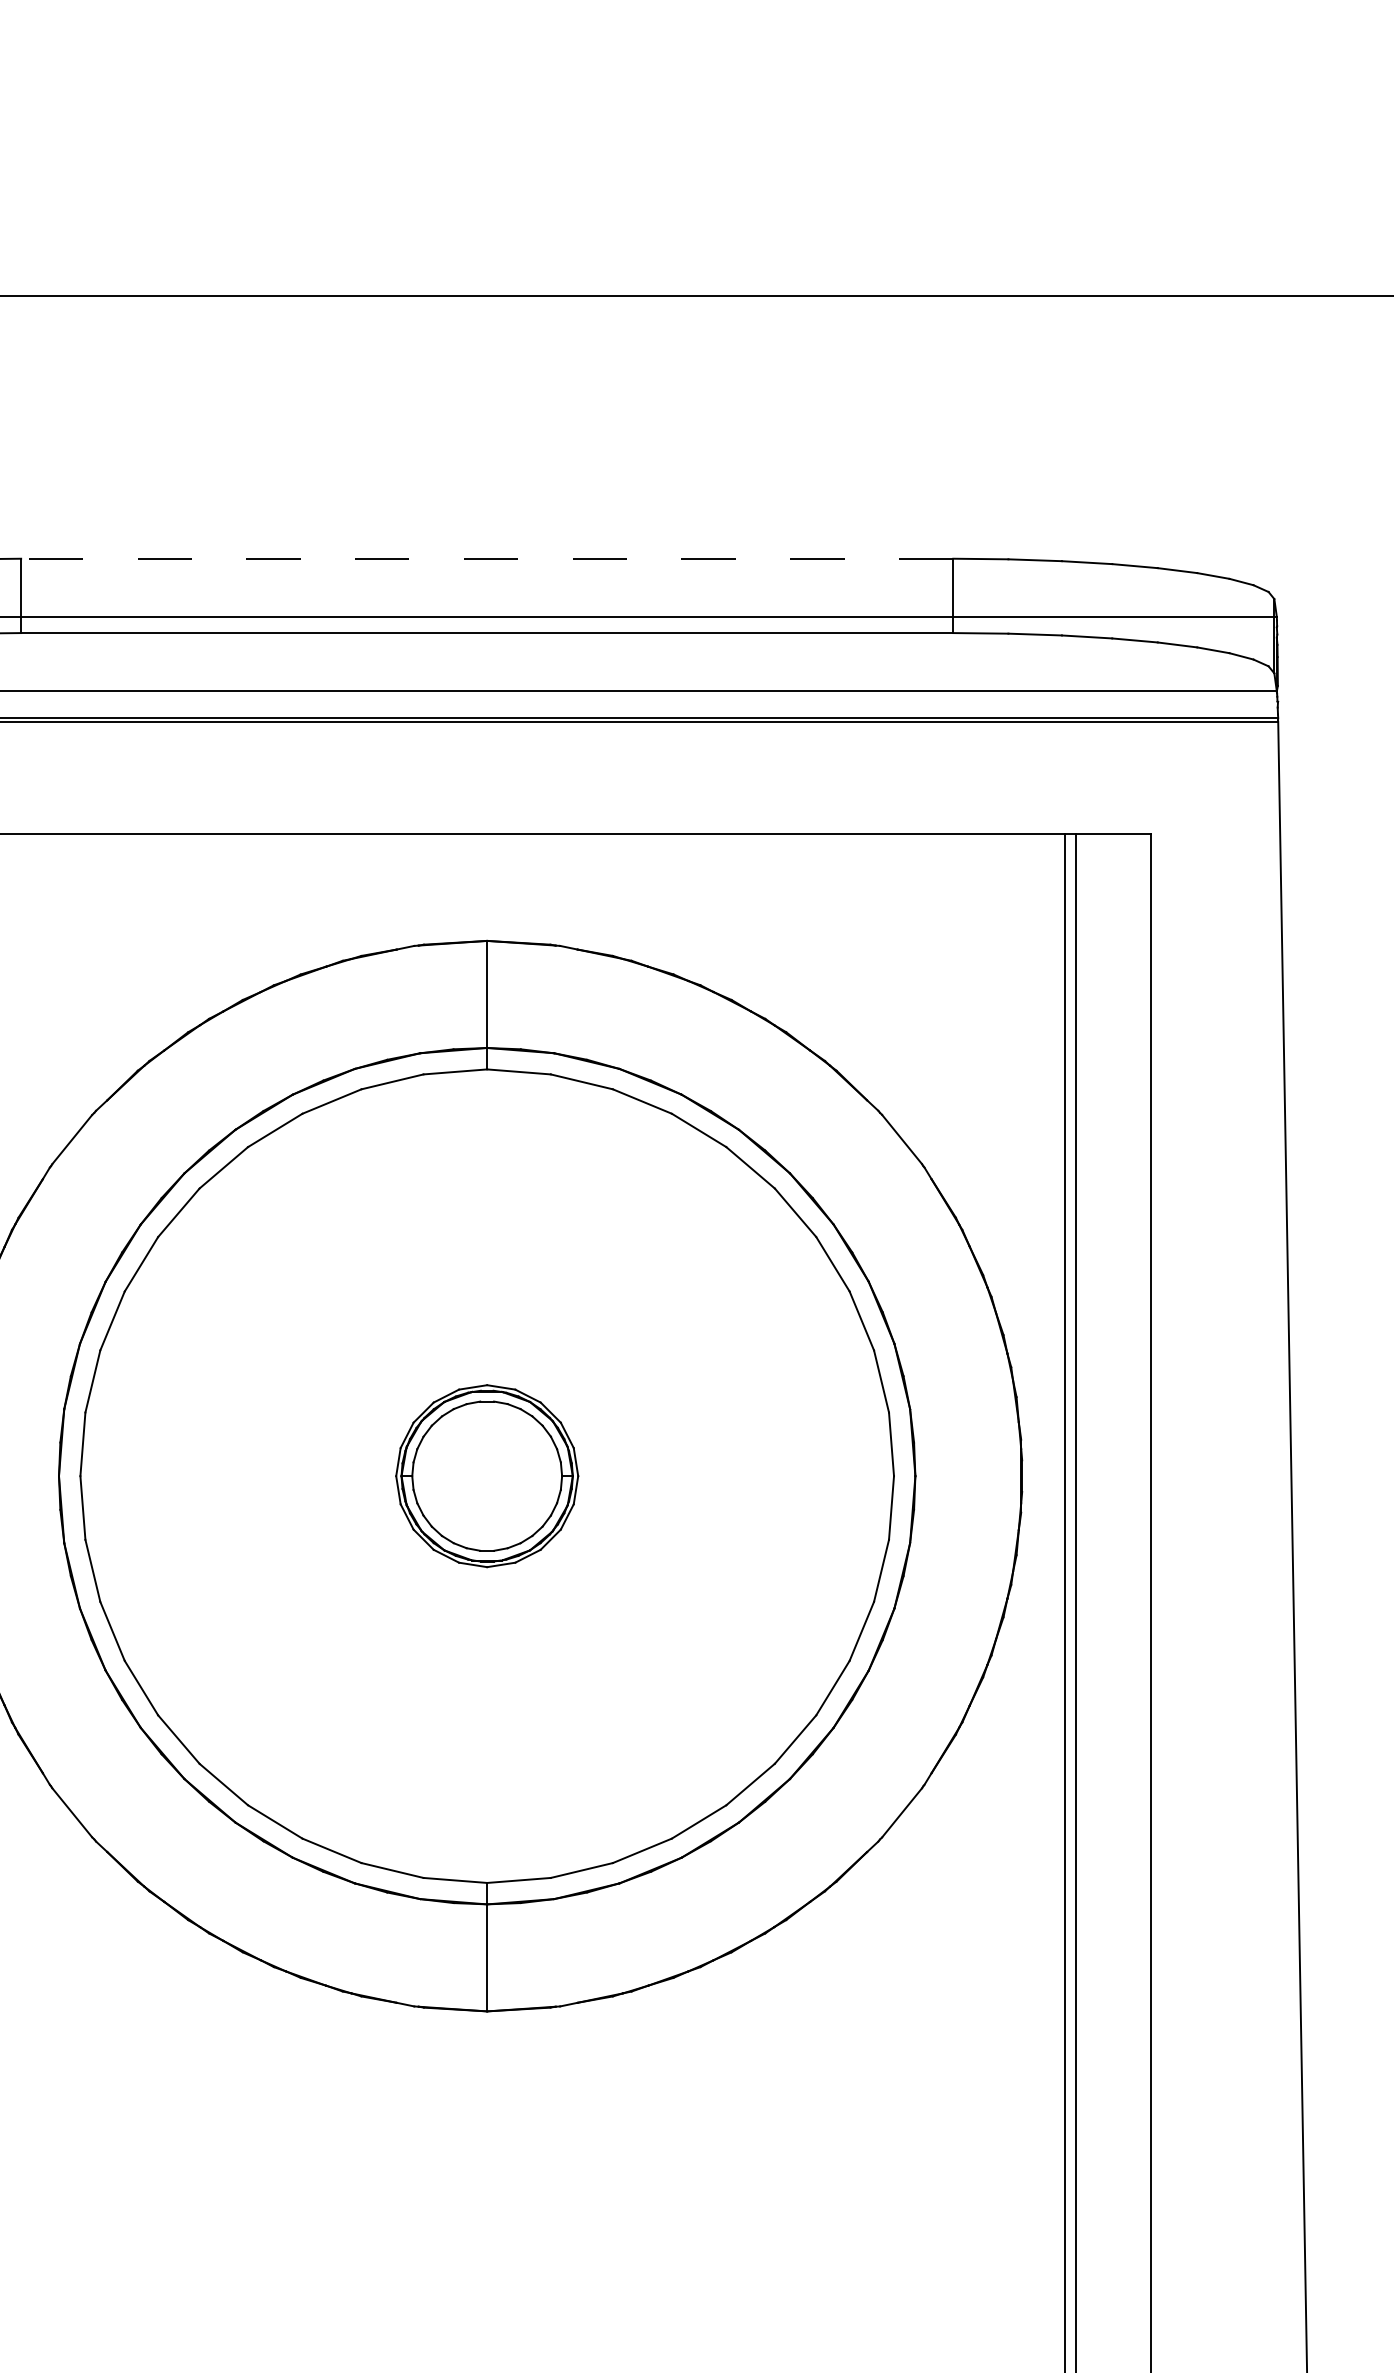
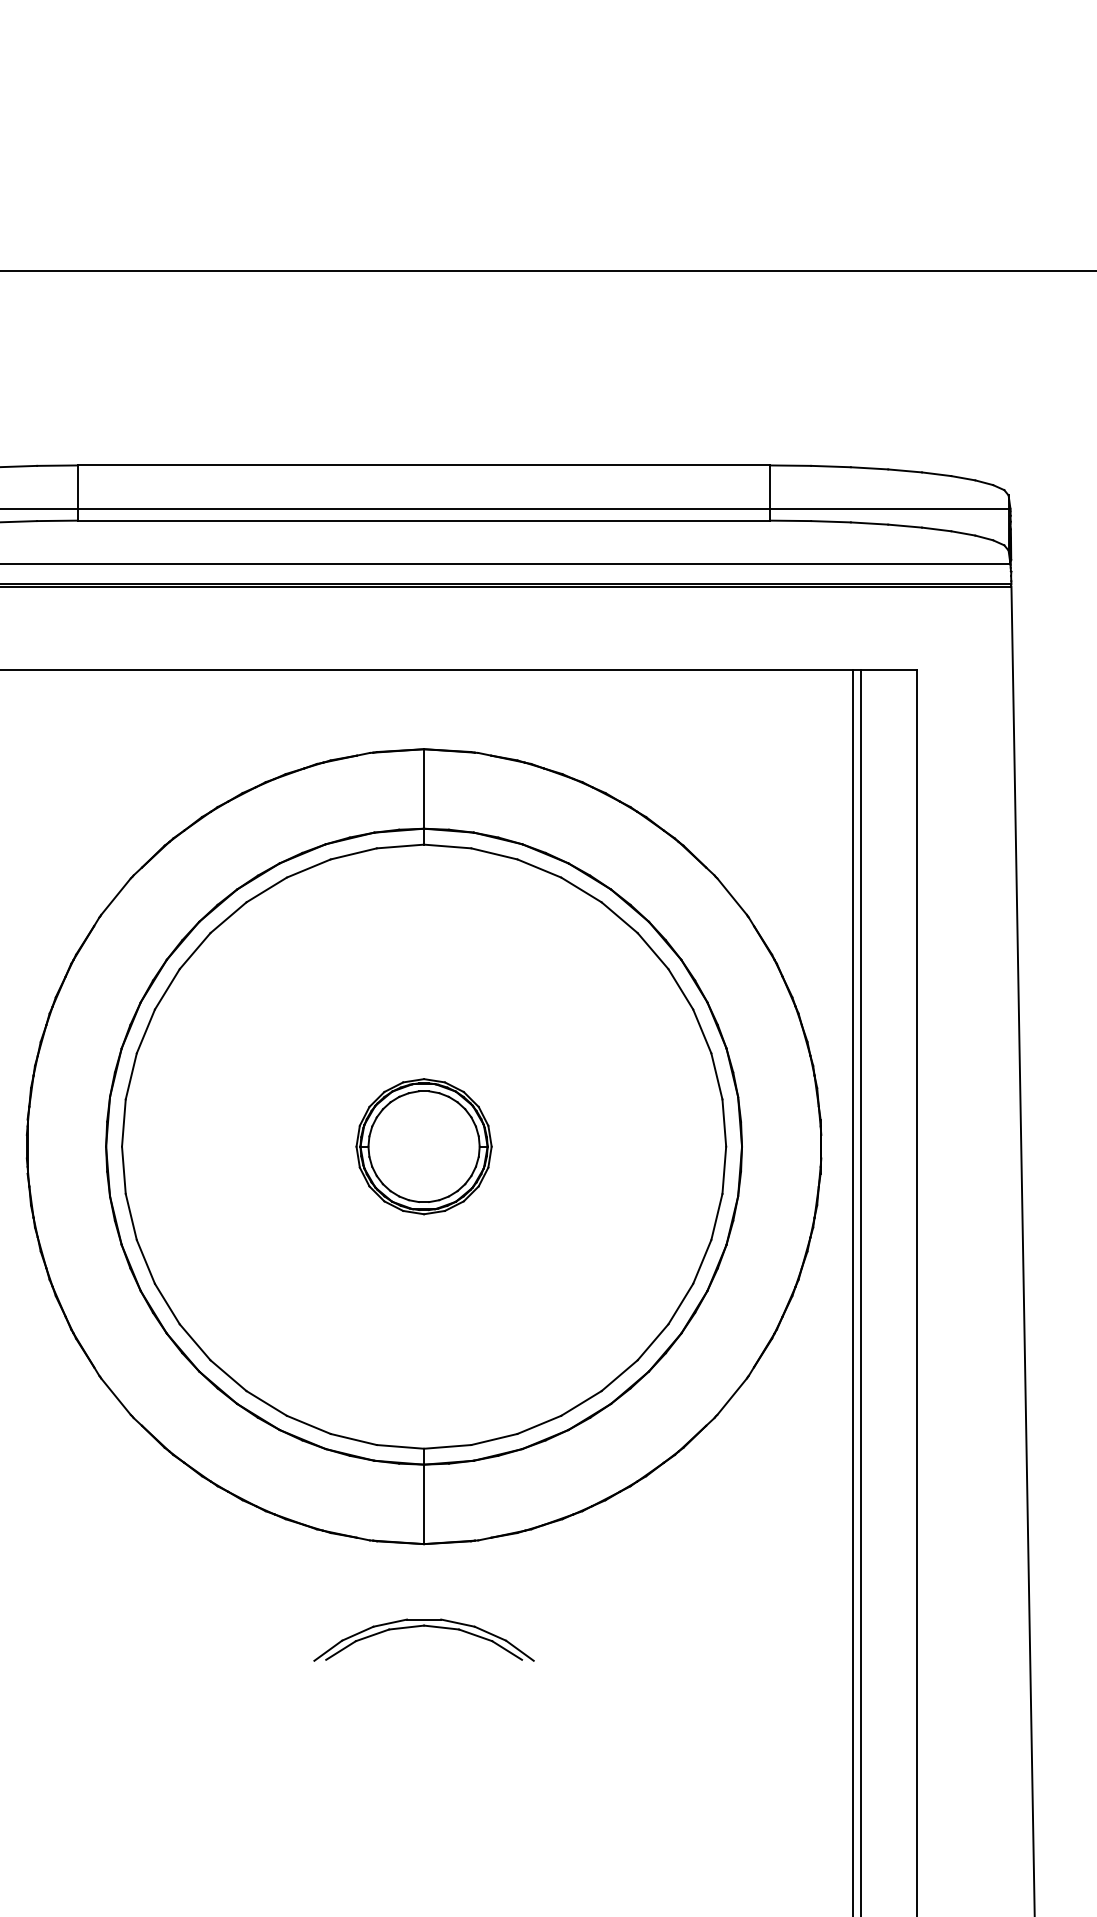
line: (486, 558) -> (423, 465), dashed -> solid
part: (486, 2122) -> (423, 1626), added

